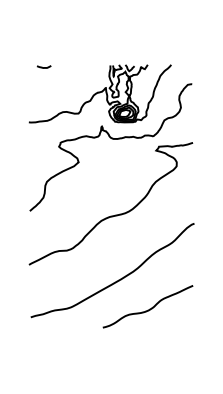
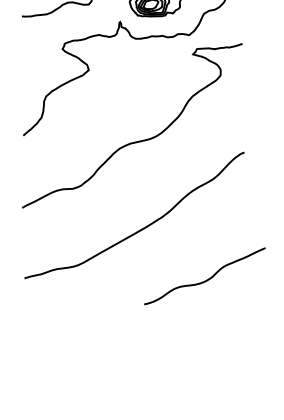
curve: (149, 308) -> (206, 278), moved

